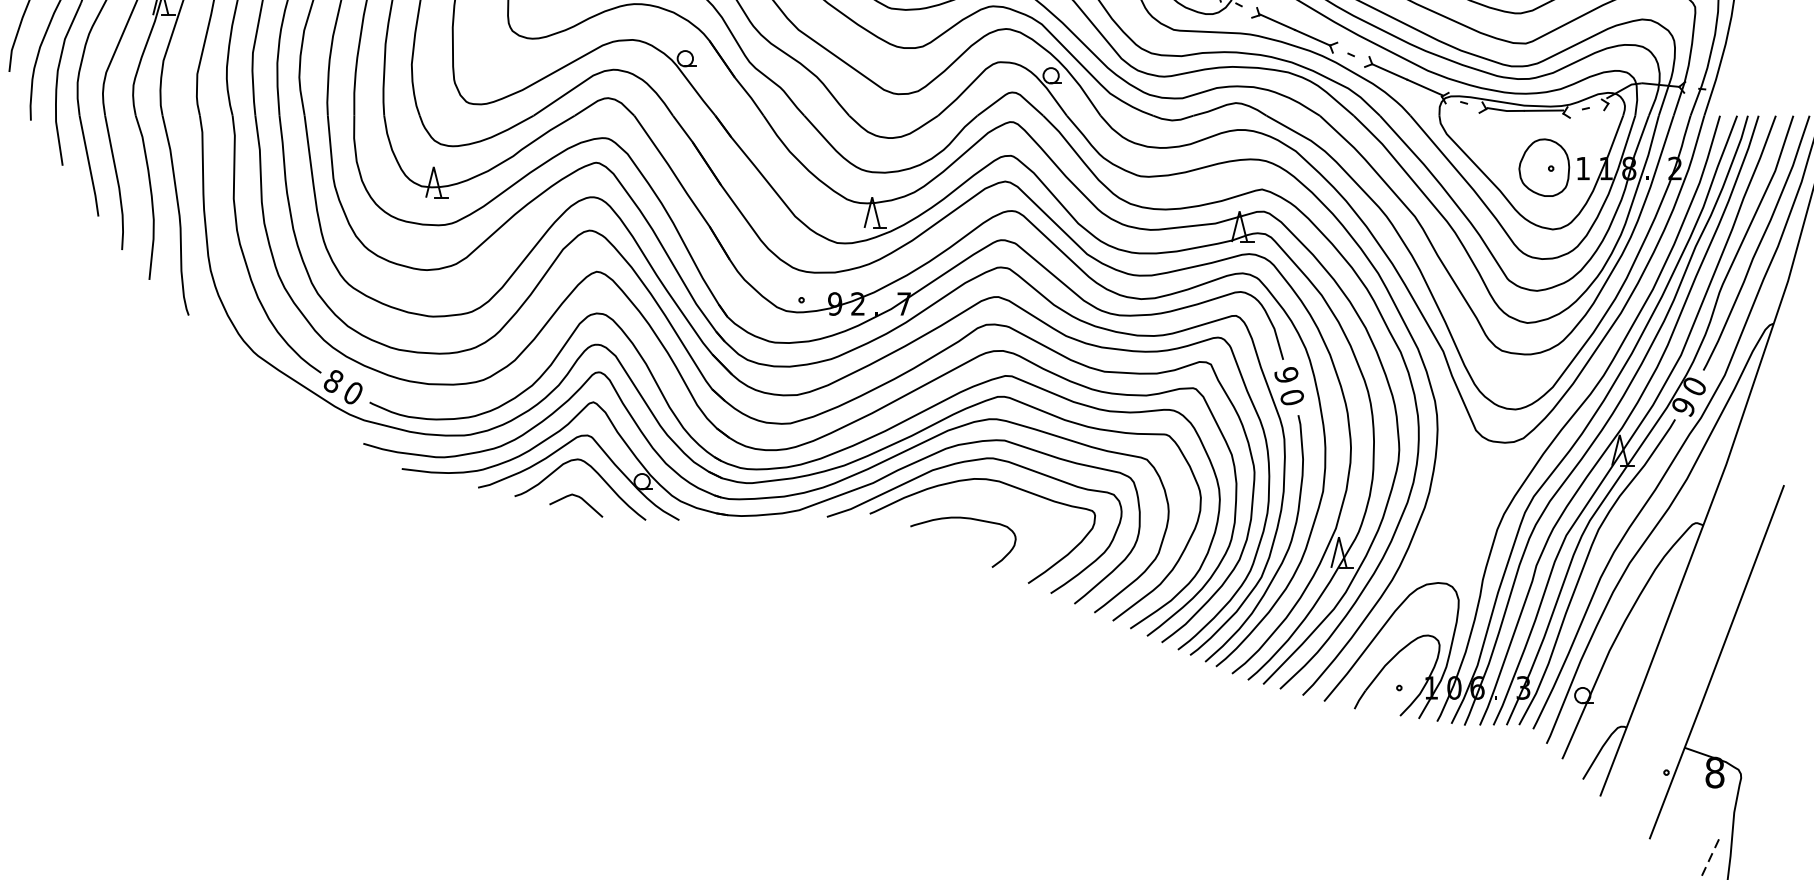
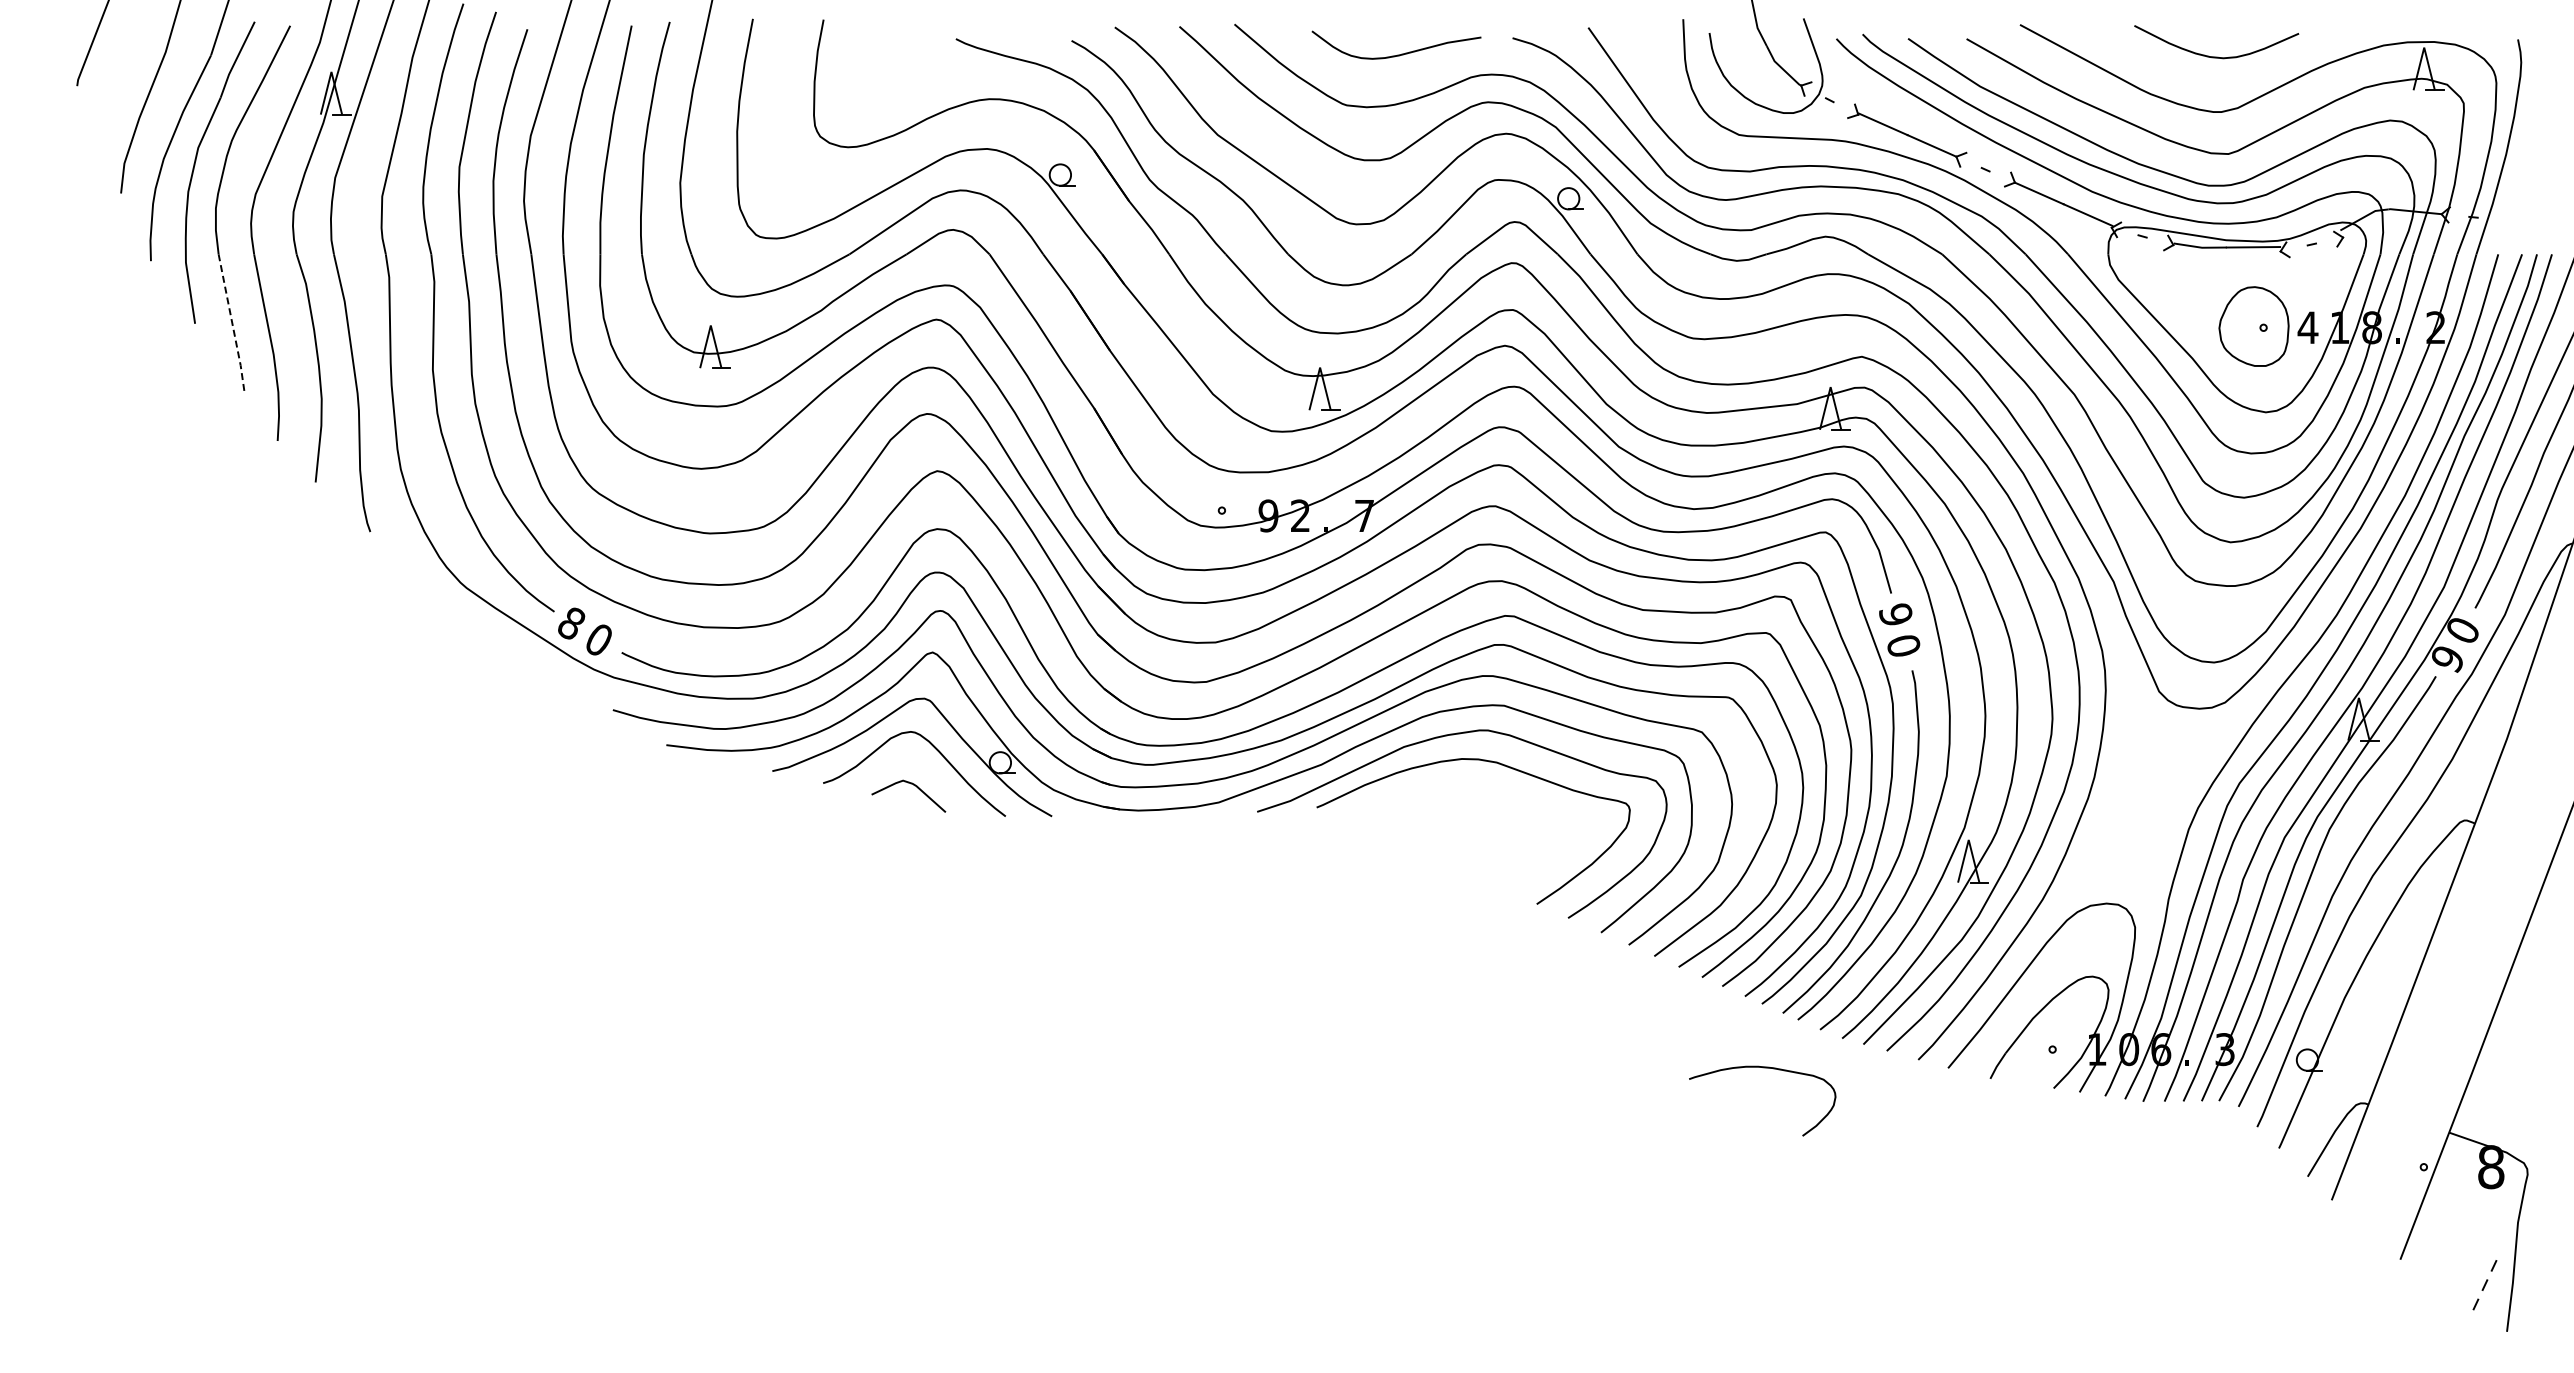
line: (89, 166) -> (232, 325), solid -> dashed
text: (1582, 168) -> (2307, 327), 1 -> 4
curve: (963, 518) -> (1763, 1068), moved

